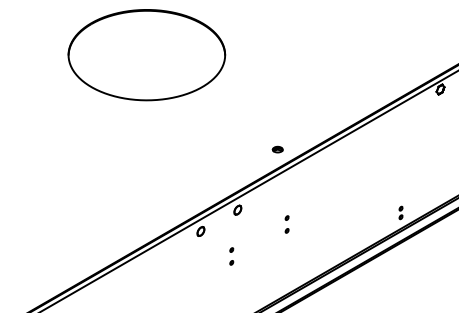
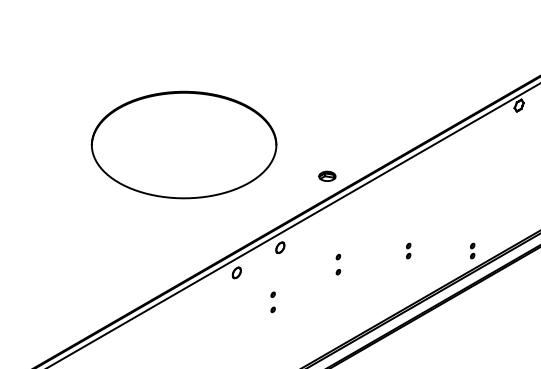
part: (146, 54) -> (183, 144), moved
part: (277, 149) -> (327, 176), size x1.4
part: (346, 212) -> (408, 250), added

